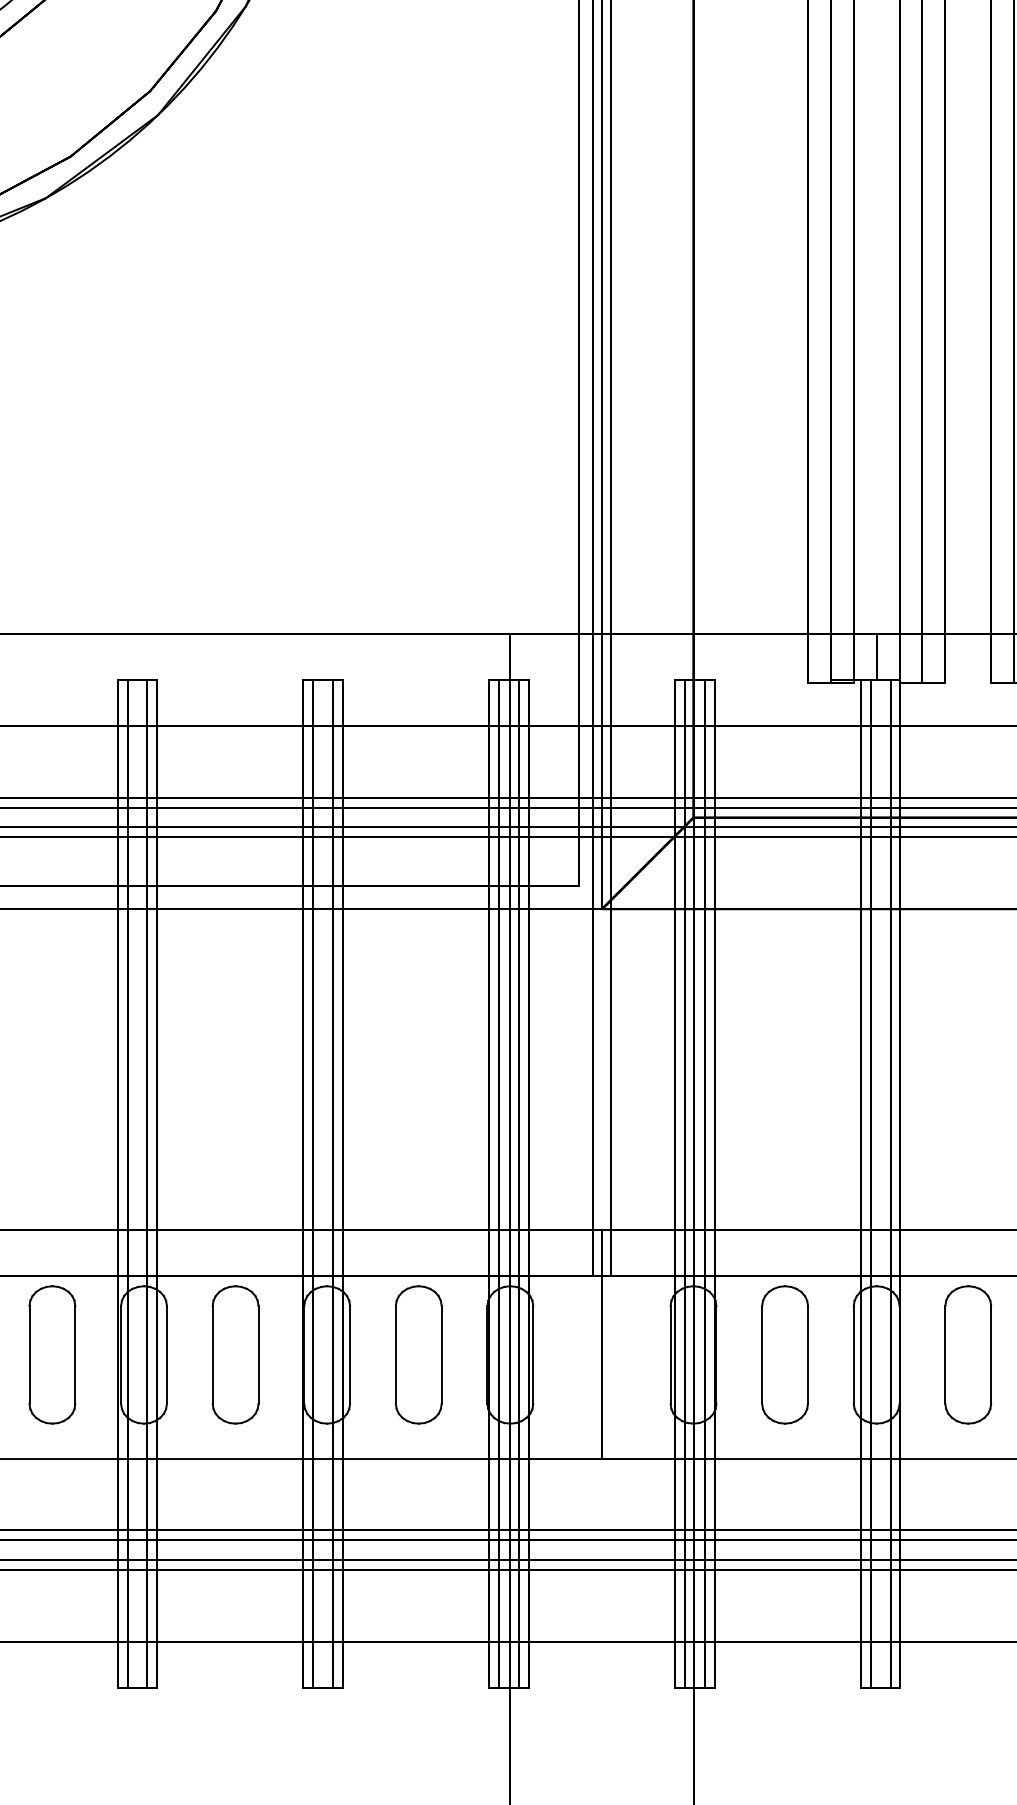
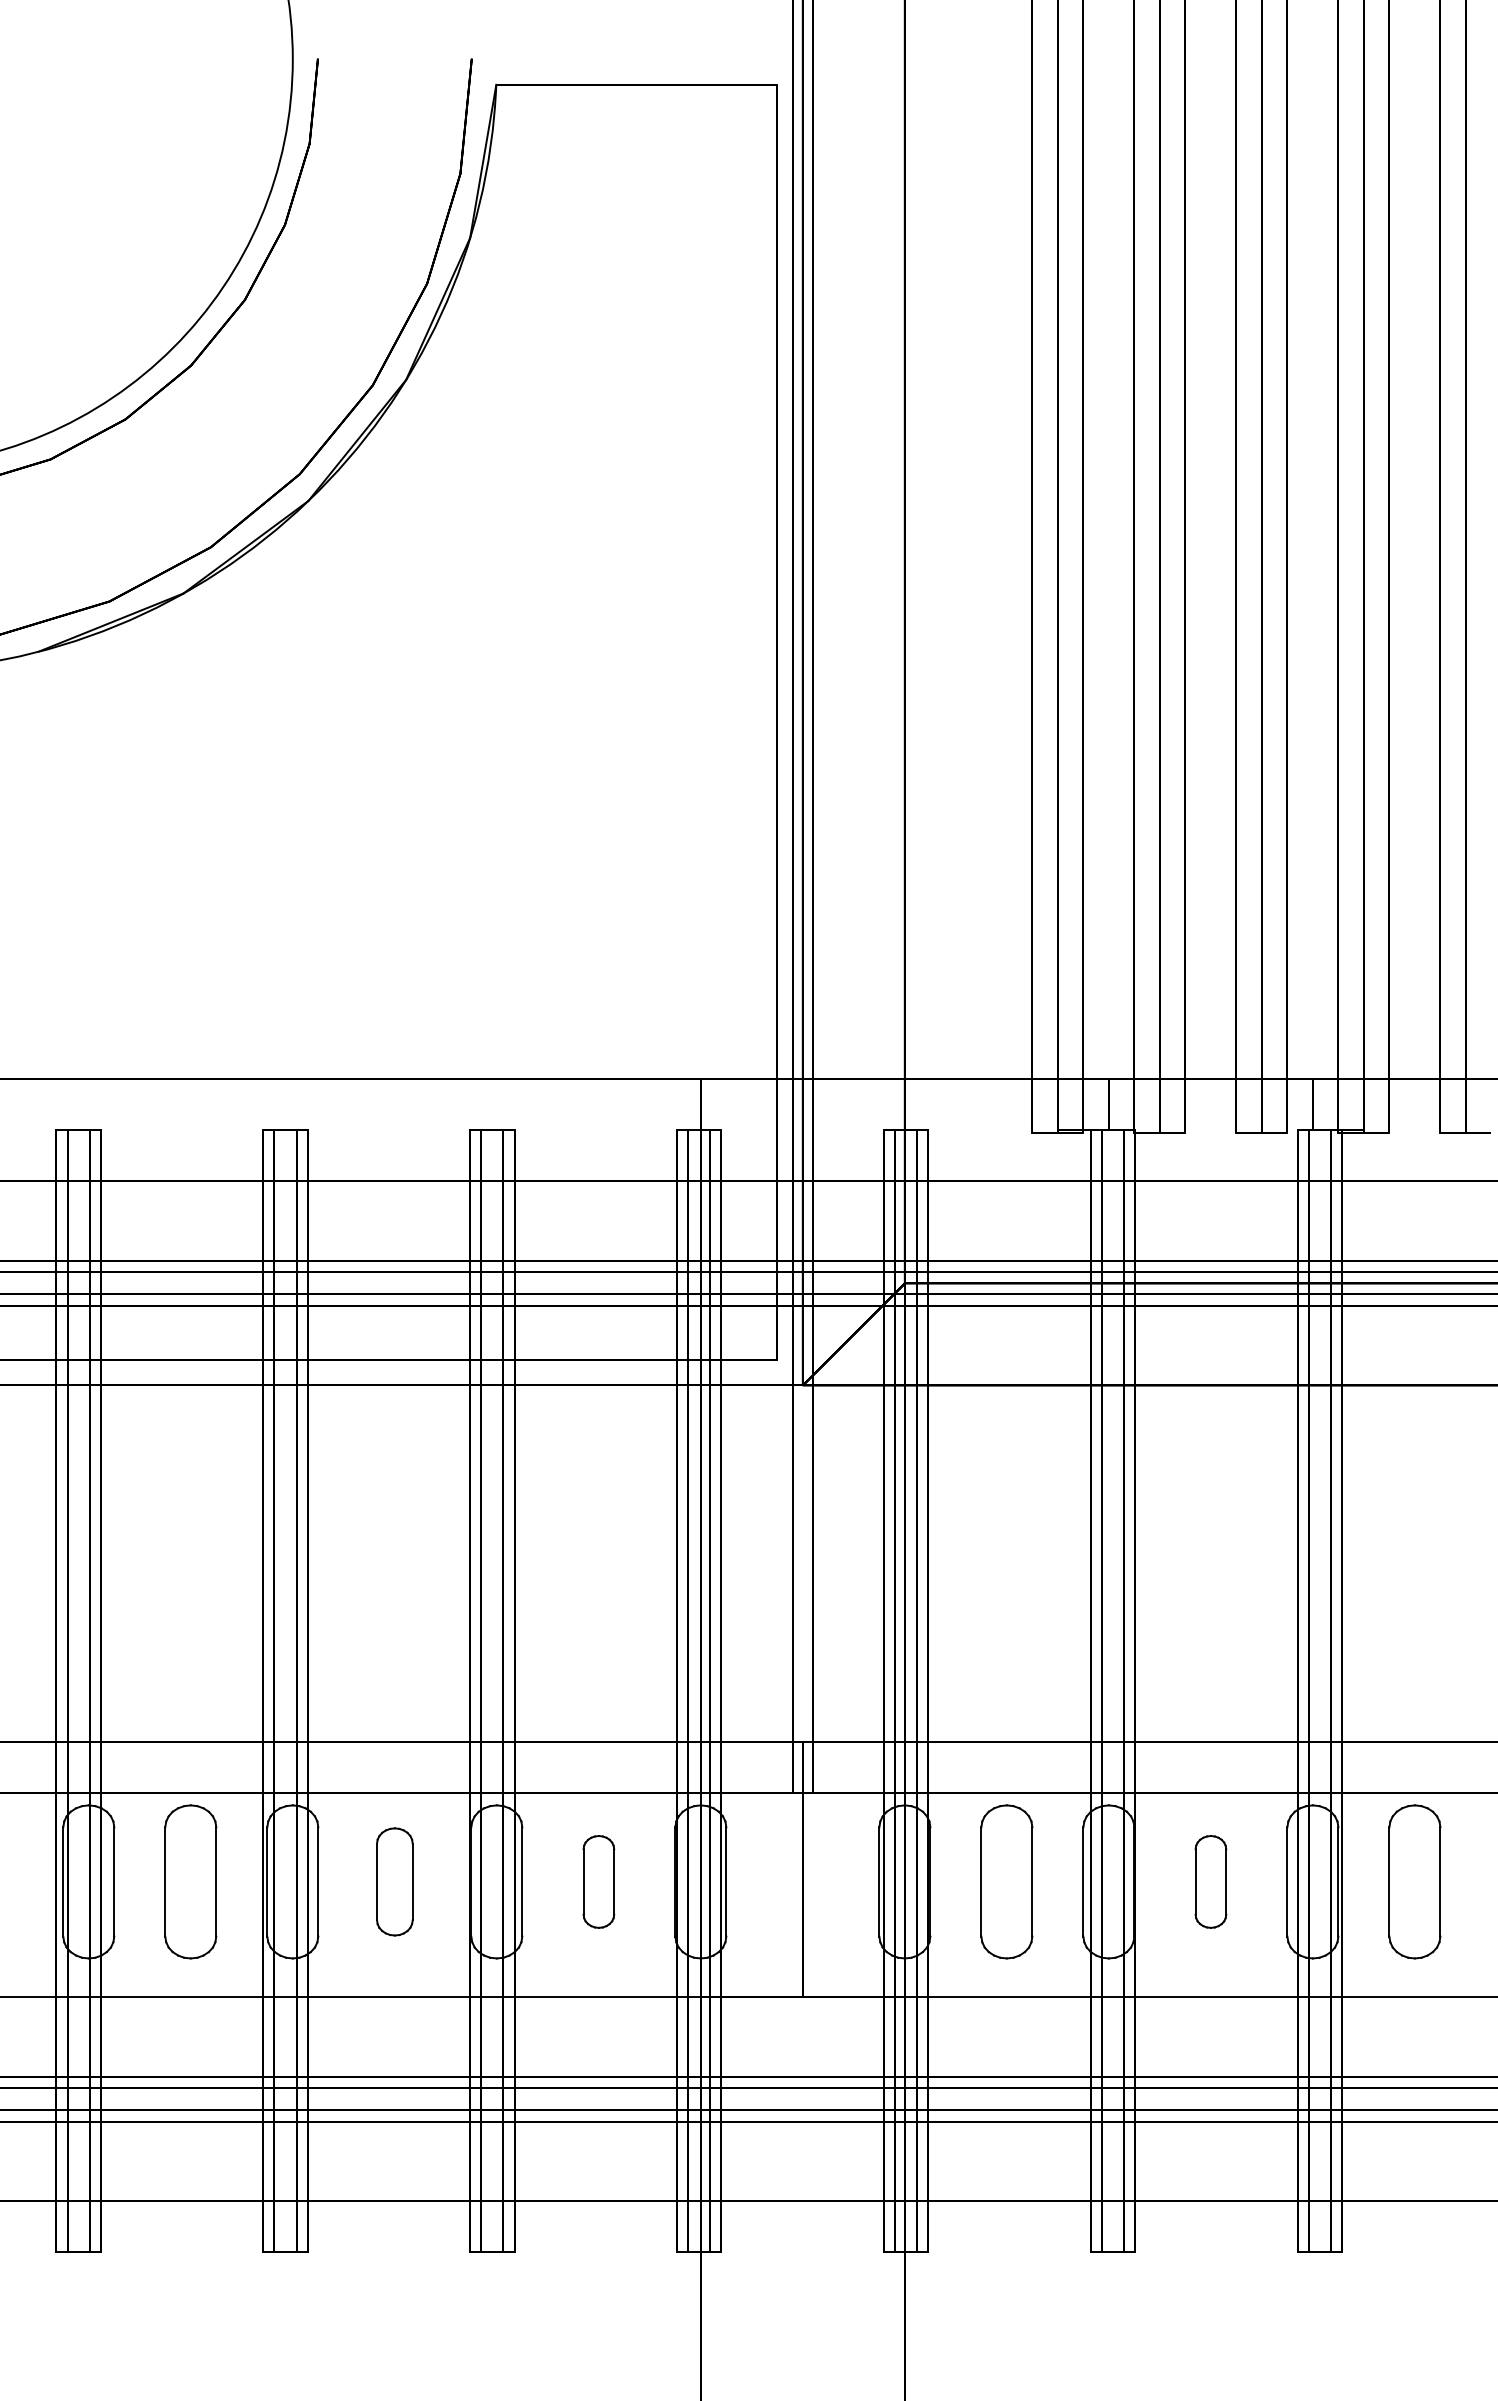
part: (235, 1354) -> (394, 1881), size x0.7
part: (418, 1354) -> (598, 1881), size x0.6
part: (967, 1354) -> (1210, 1881), size x0.6

